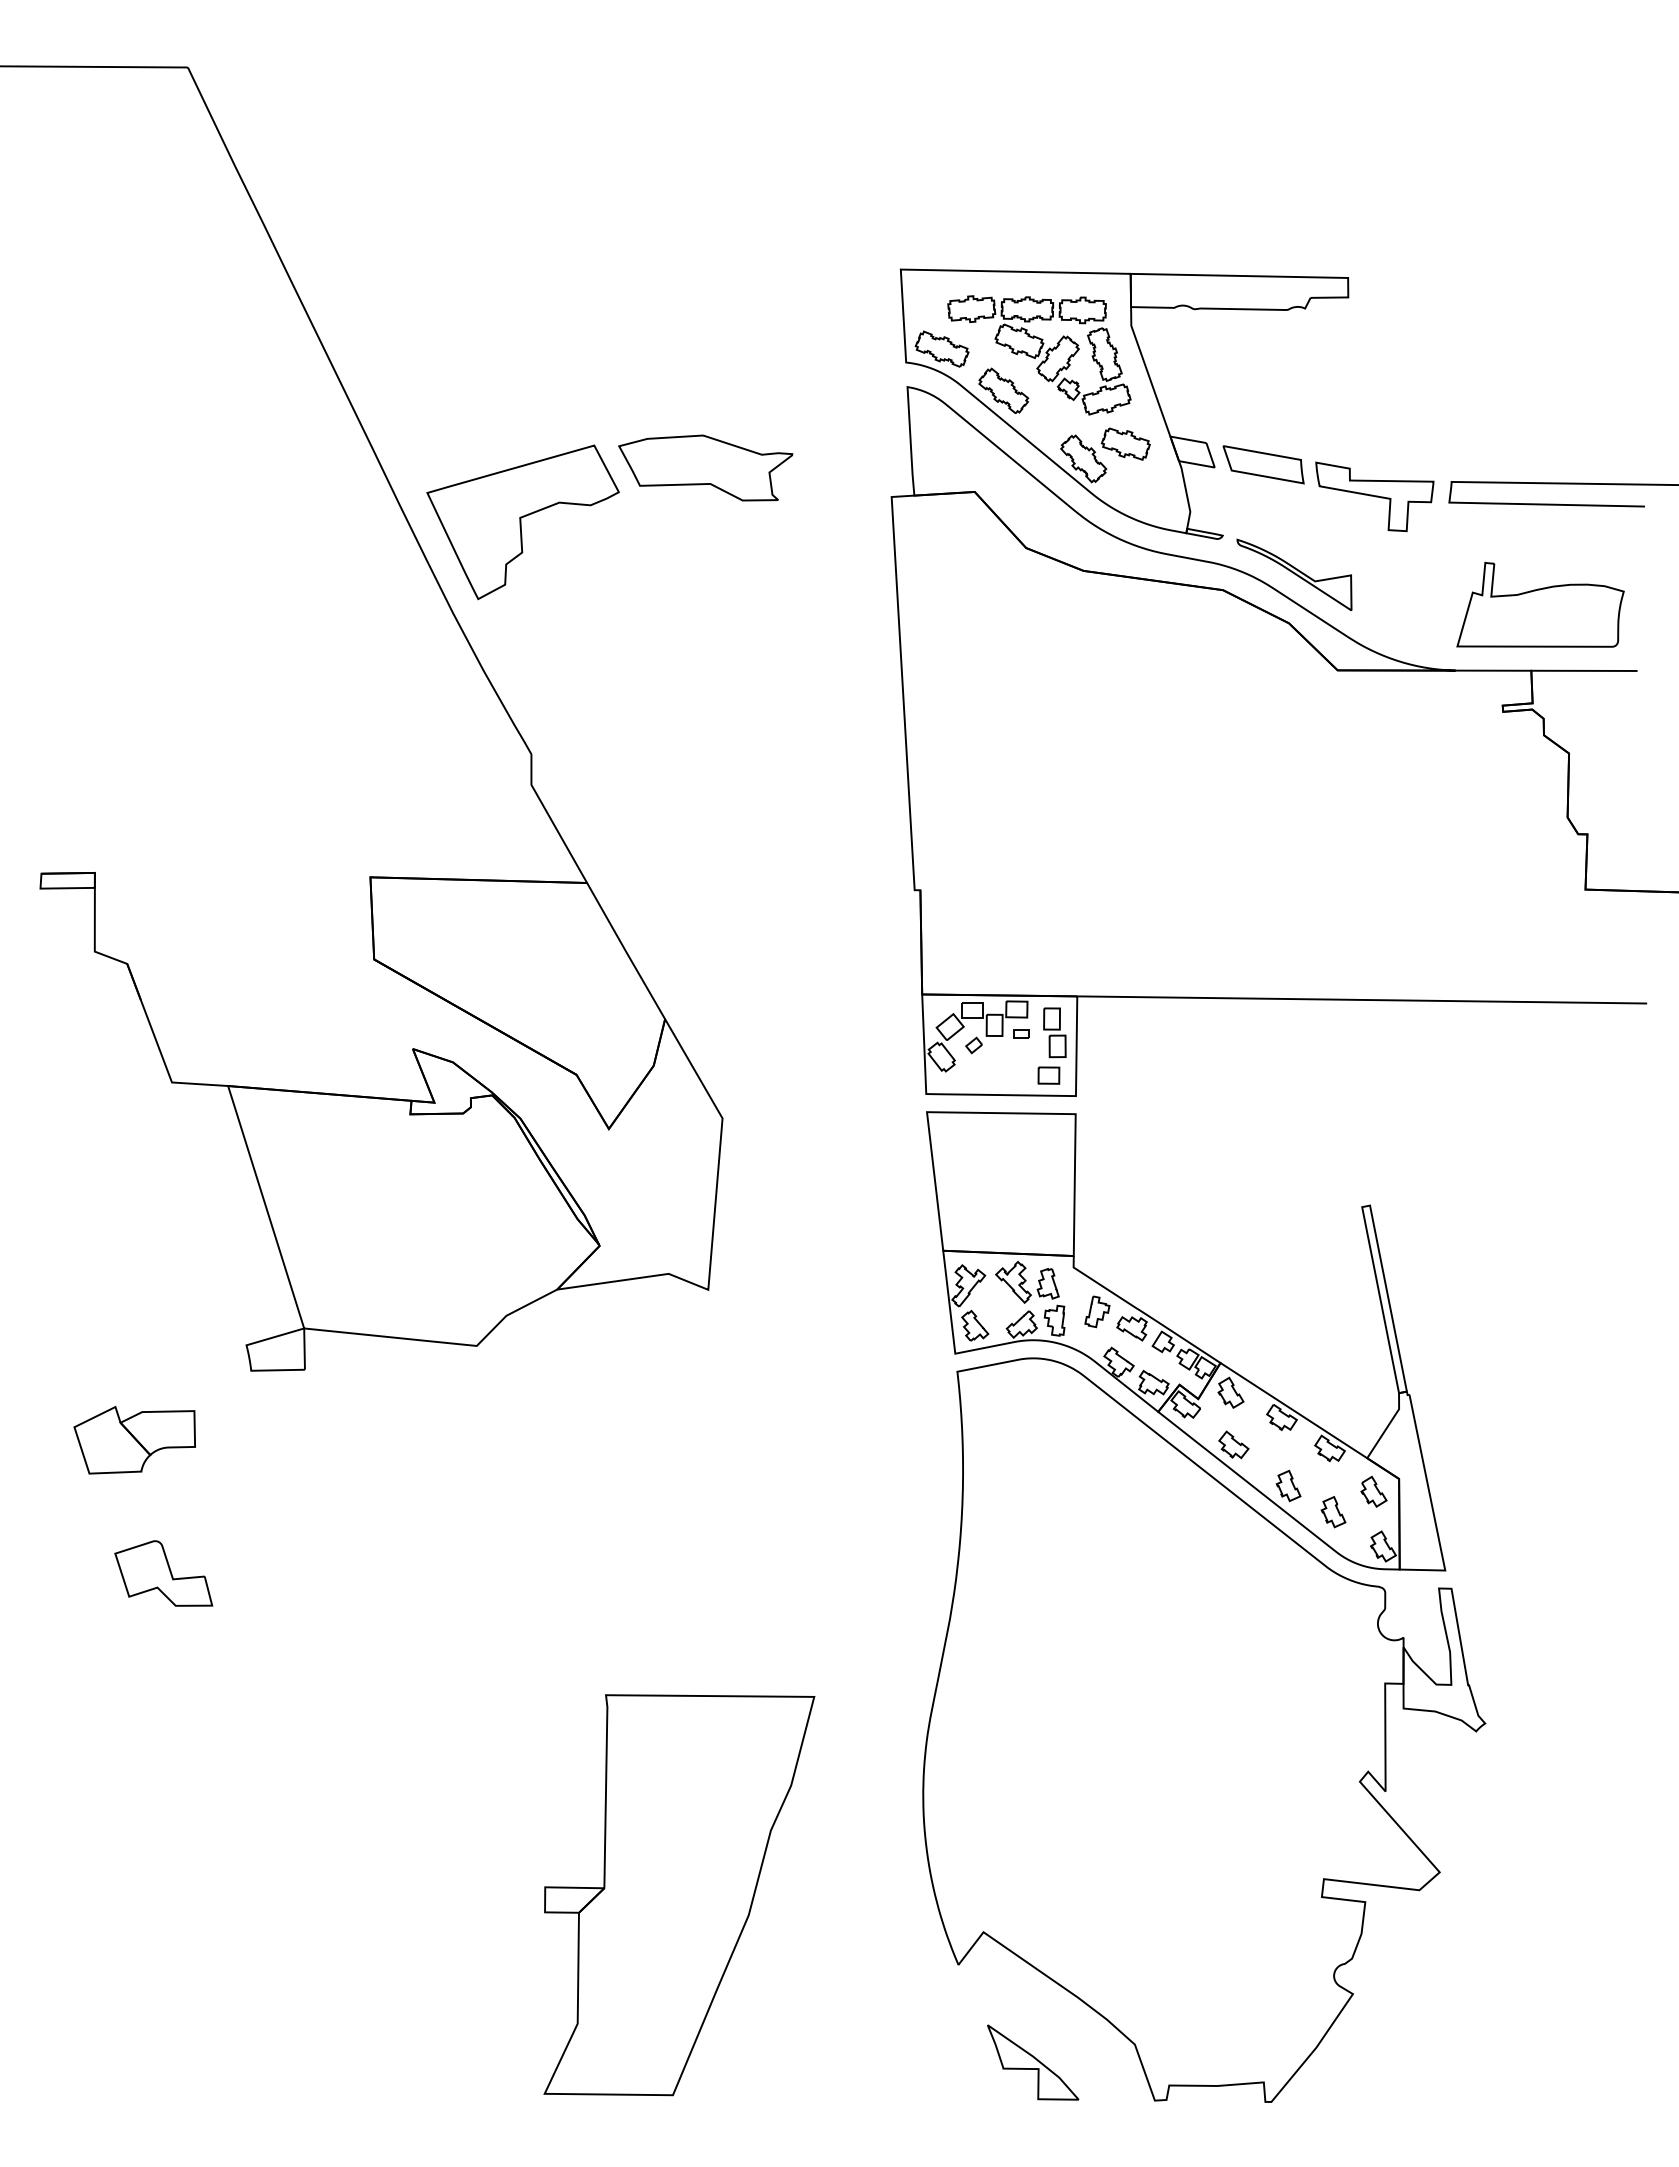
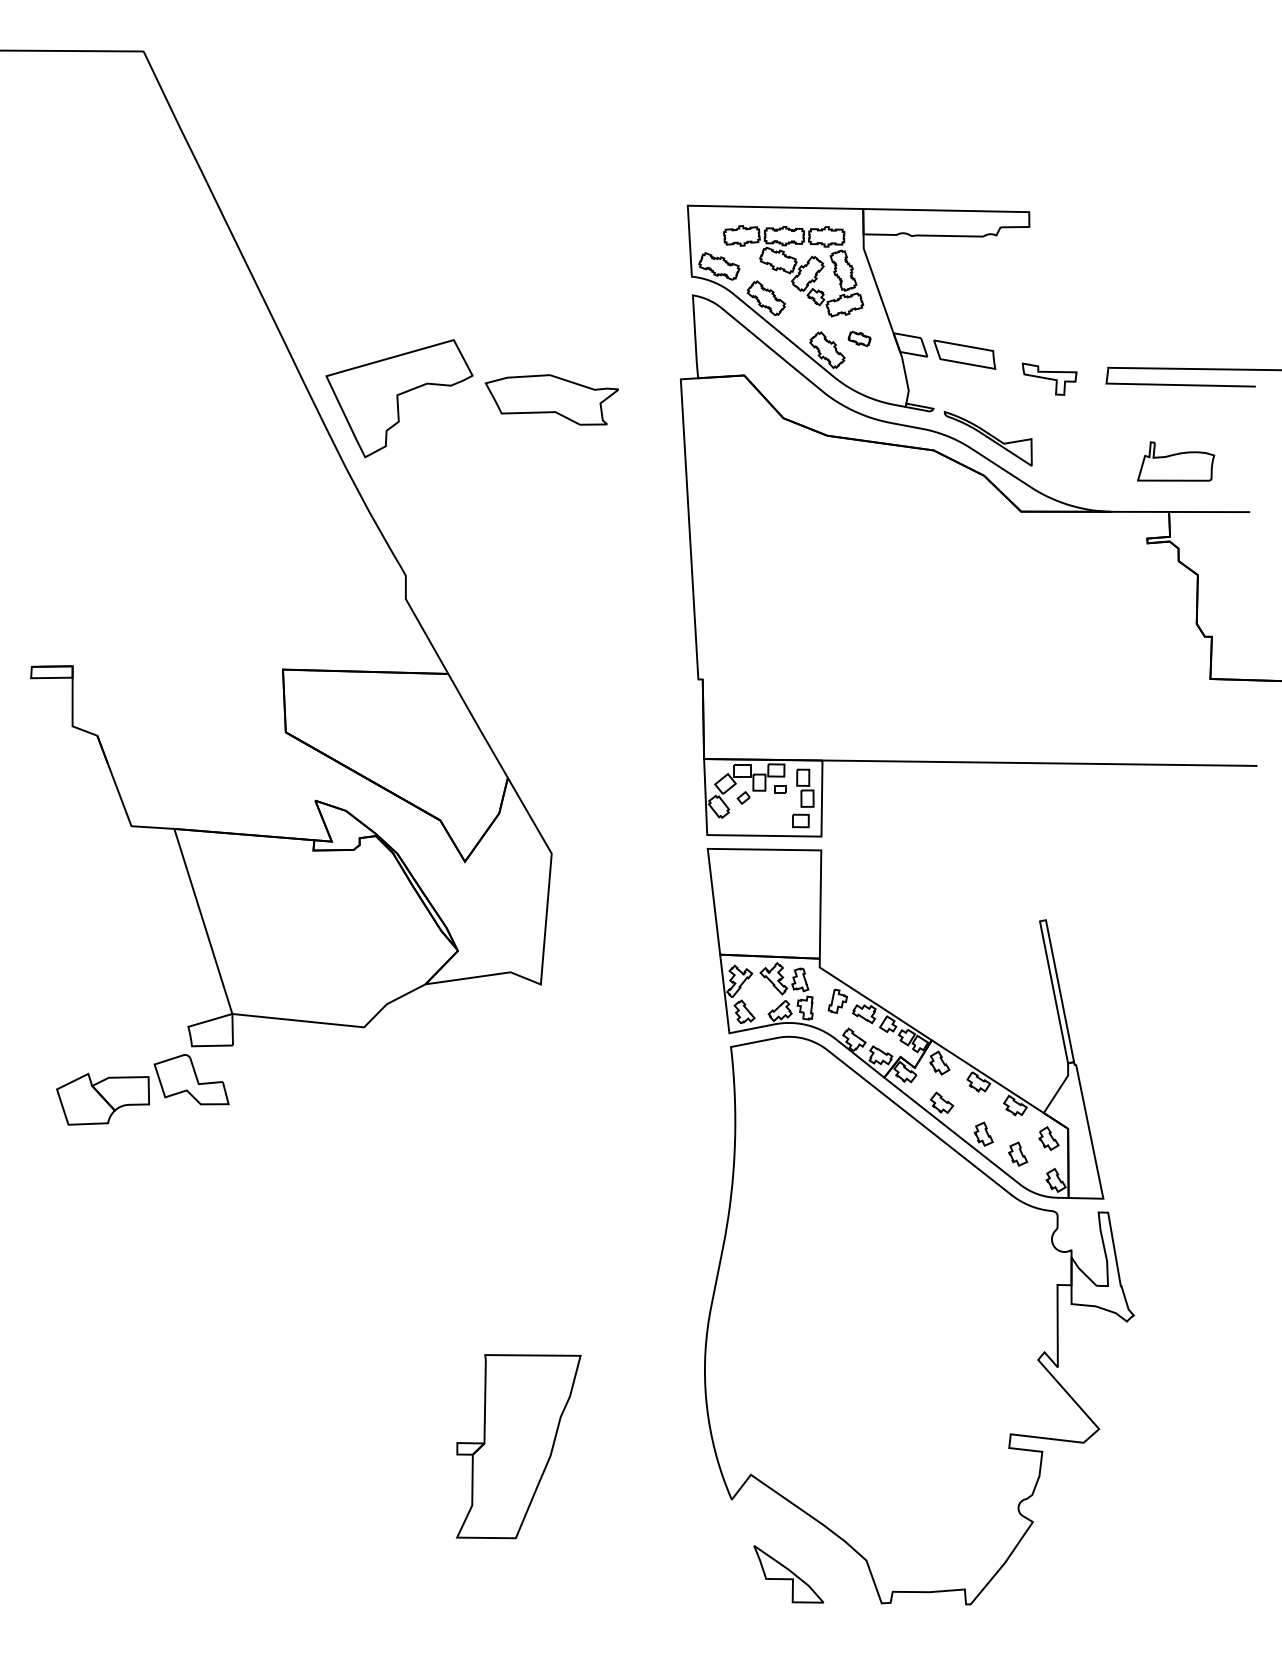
part: (1125, 443) -> (859, 338), size x0.6
part: (705, 467) -> (551, 399), moved
part: (1374, 496) -> (1049, 378), size x0.6
part: (1540, 604) -> (1176, 461), size x0.6
part: (163, 1573) -> (191, 1079), moved
part: (679, 1895) -> (518, 1446), size x0.6

